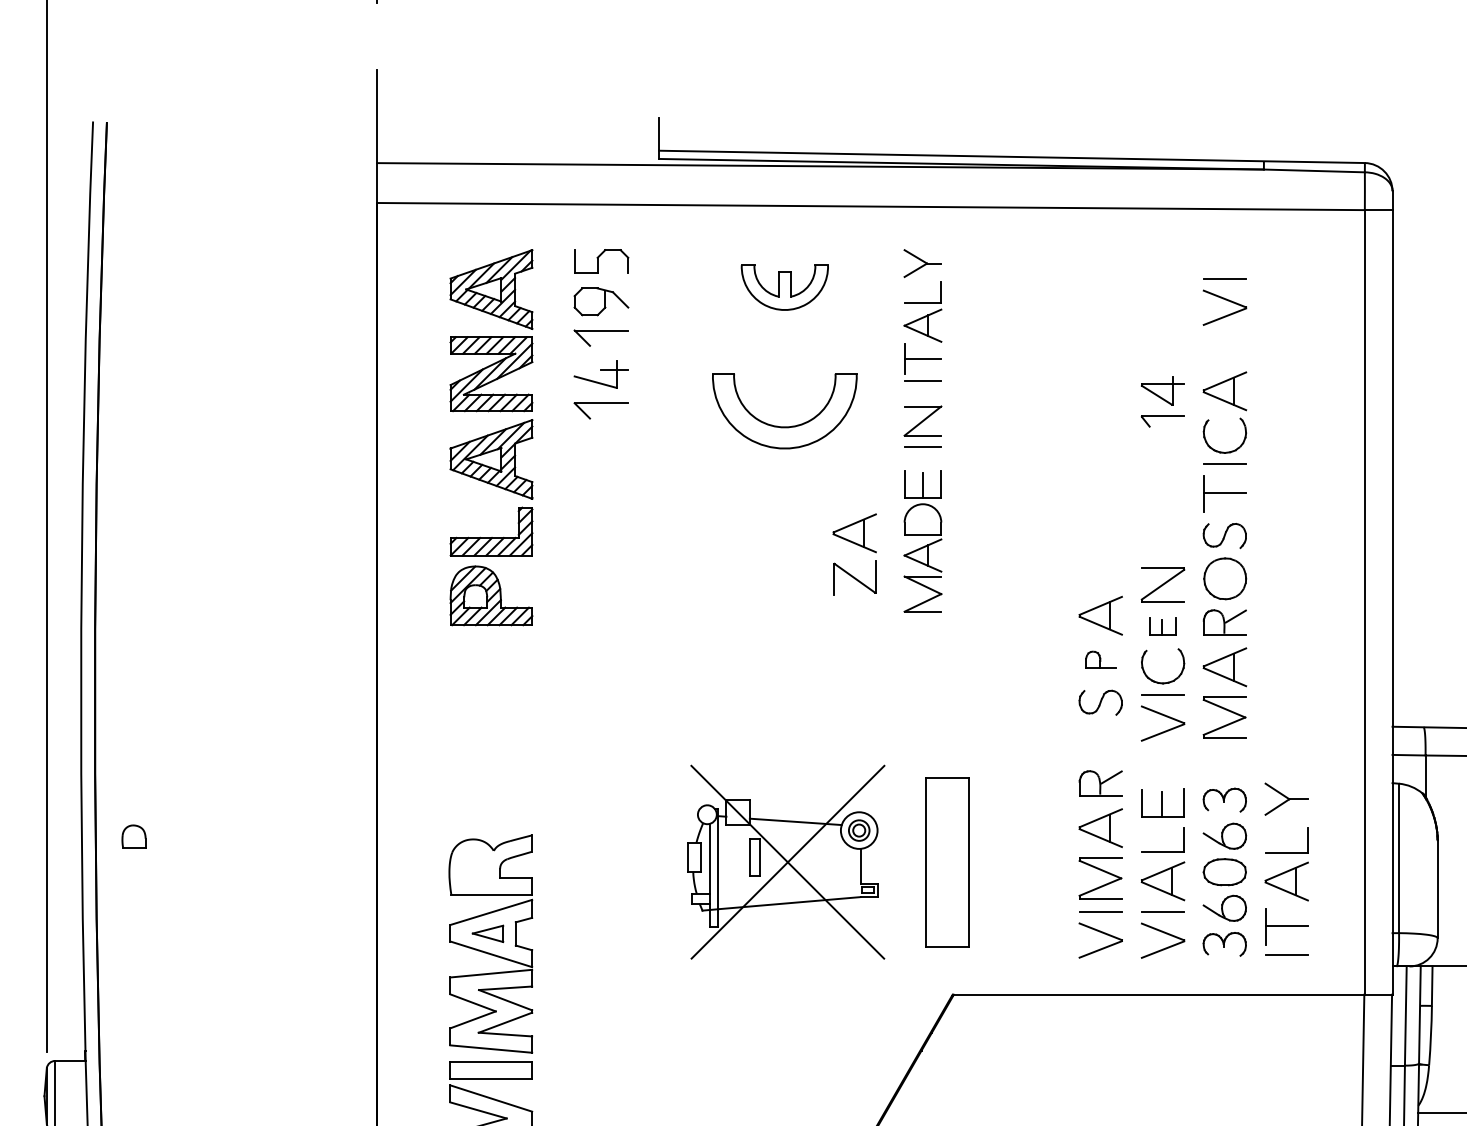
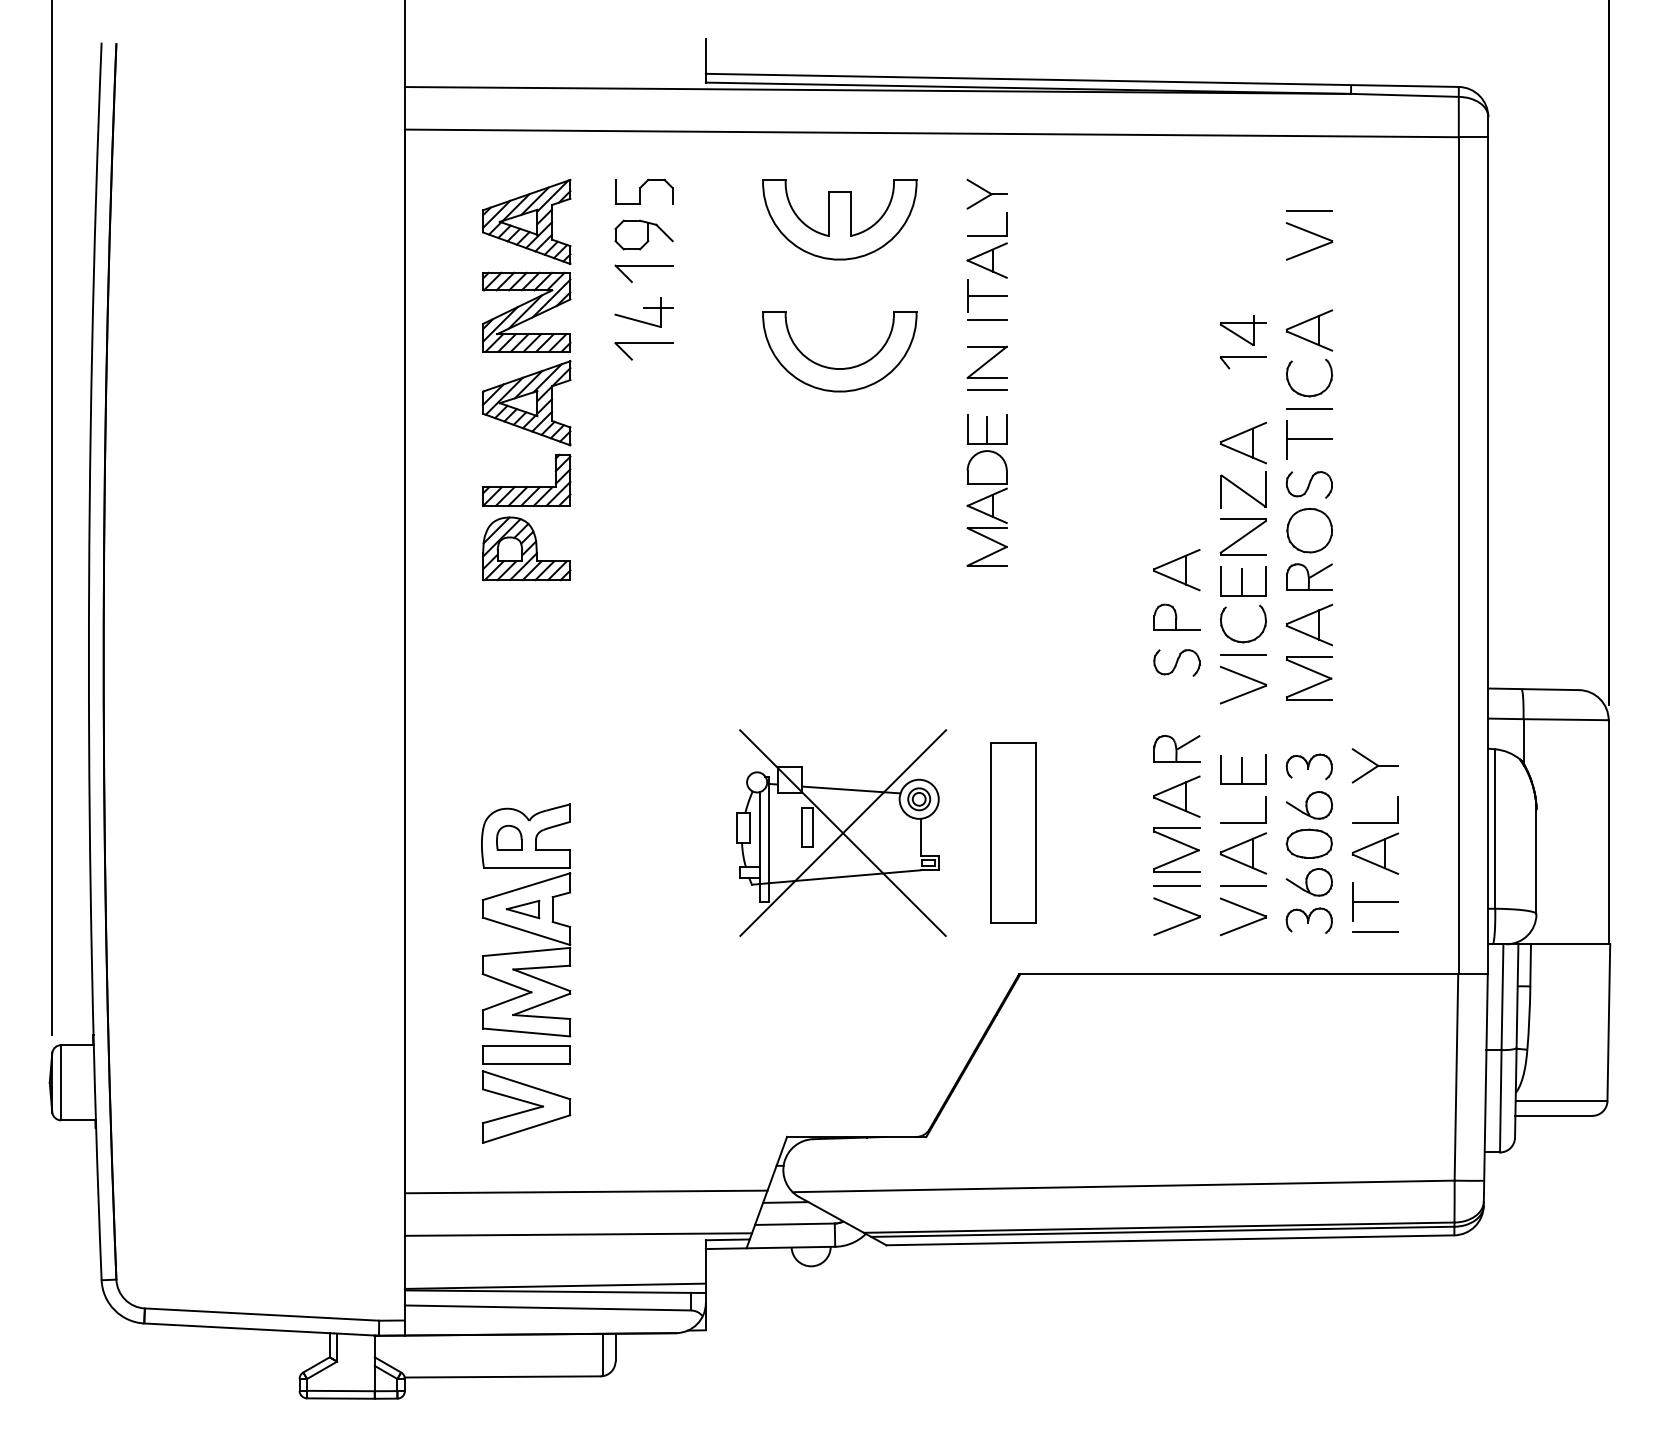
part: (784, 287) -> (839, 219), size x1.67
part: (855, 544) -> (1244, 455), moved
part: (1163, 626) -> (1243, 581), size x1.67
part: (1100, 659) -> (1176, 616), size x1.43
part: (134, 836) -> (509, 837), moved

